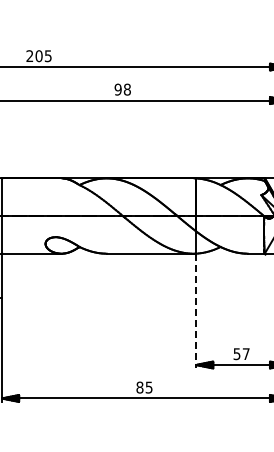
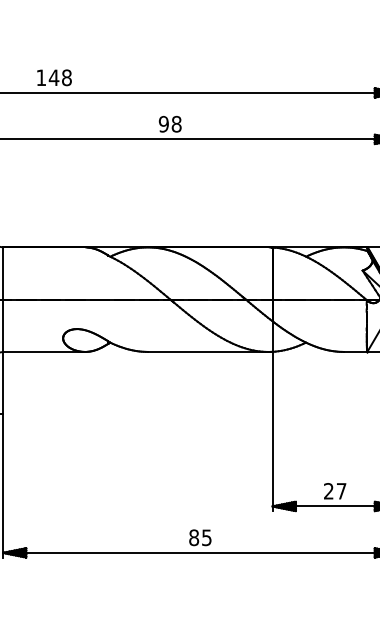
text: (38, 56) -> (53, 78), 205 -> 148
line: (196, 311) -> (272, 432), dashed -> solid
text: (236, 354) -> (328, 491), 57 -> 27

